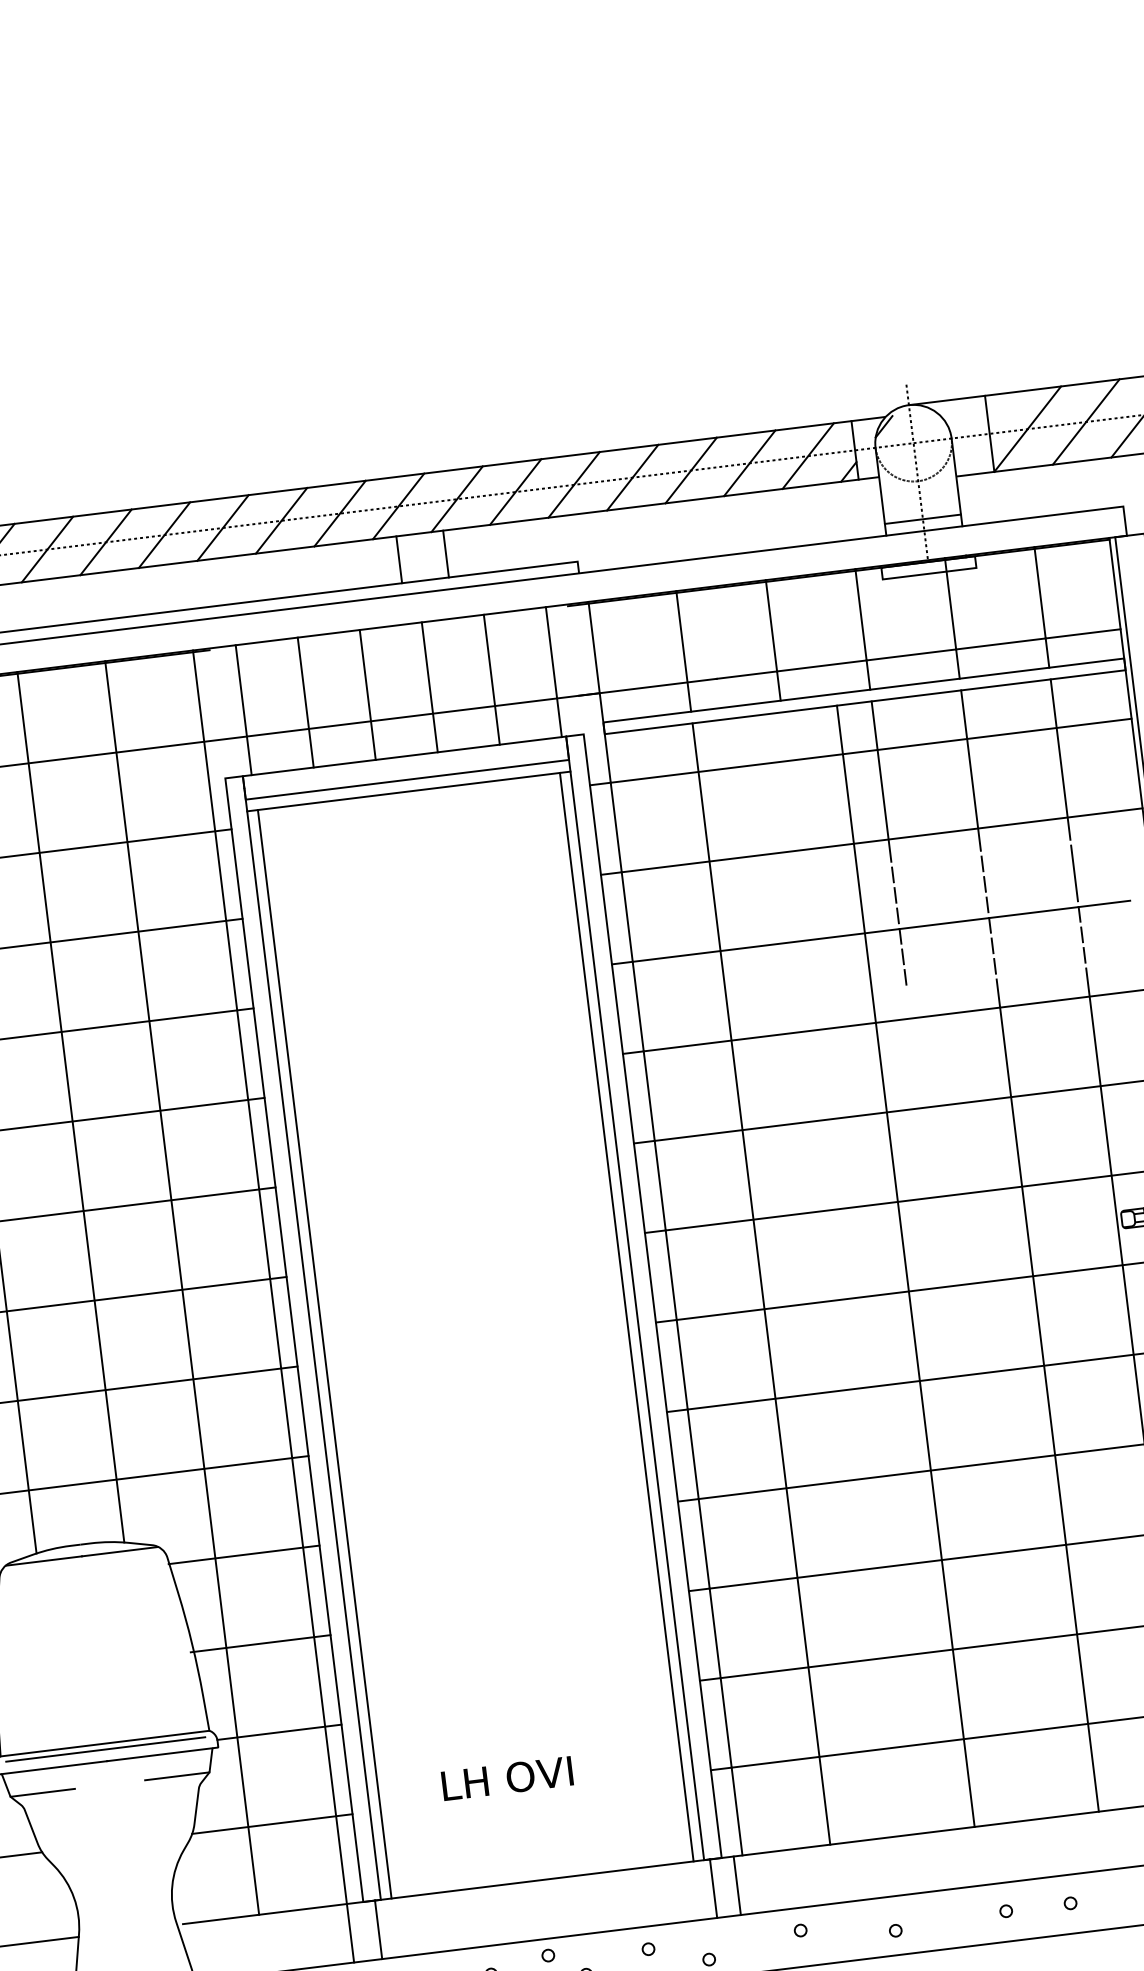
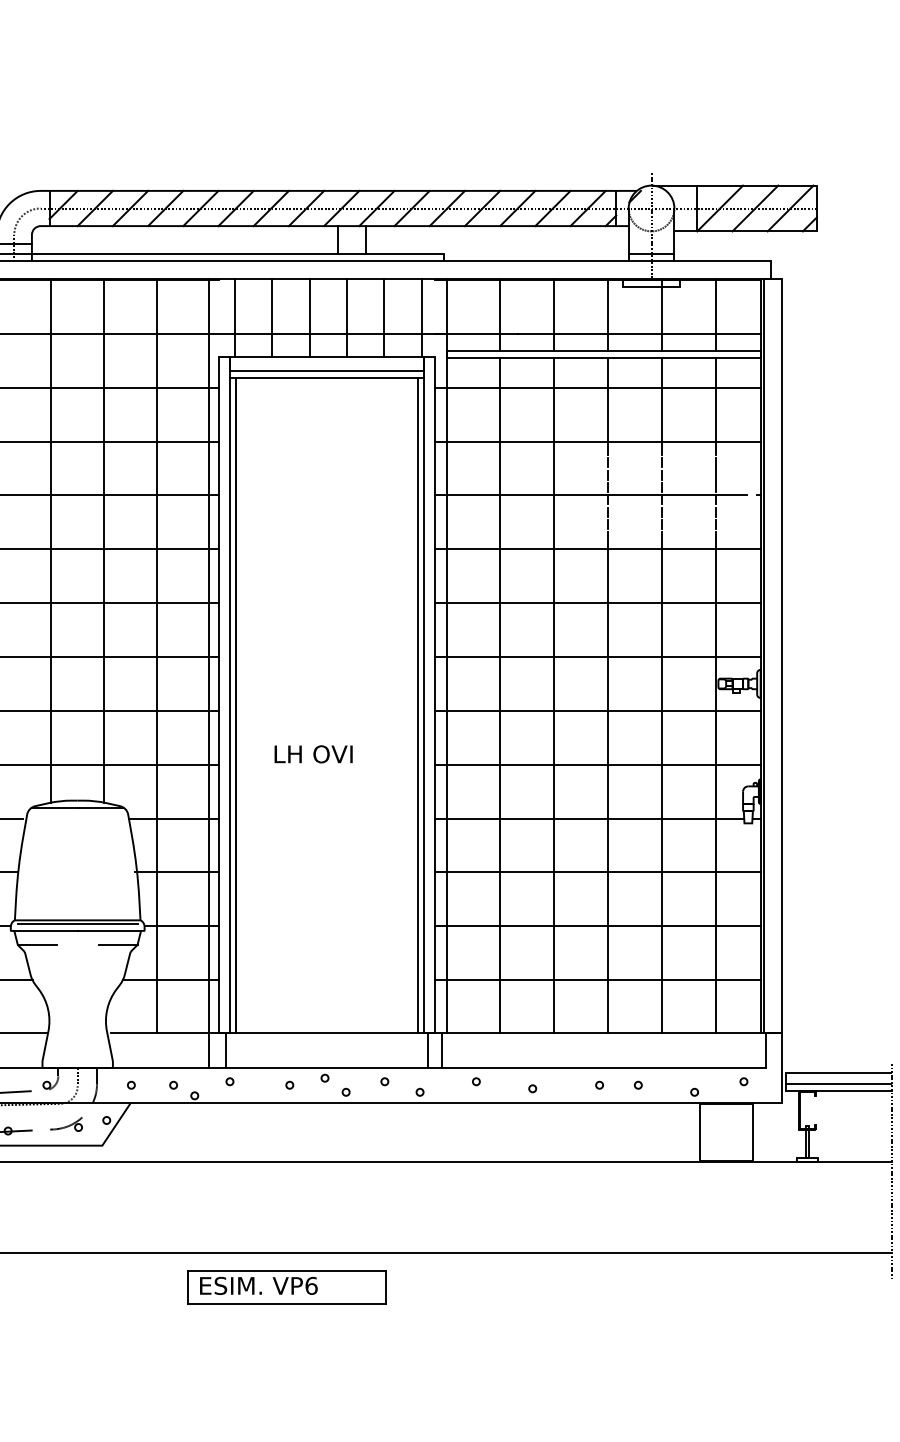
line: (906, 1265) -> (554, 695), moved
line: (957, 1406) -> (607, 782), added
text: (507, 1778) -> (313, 754), moved

